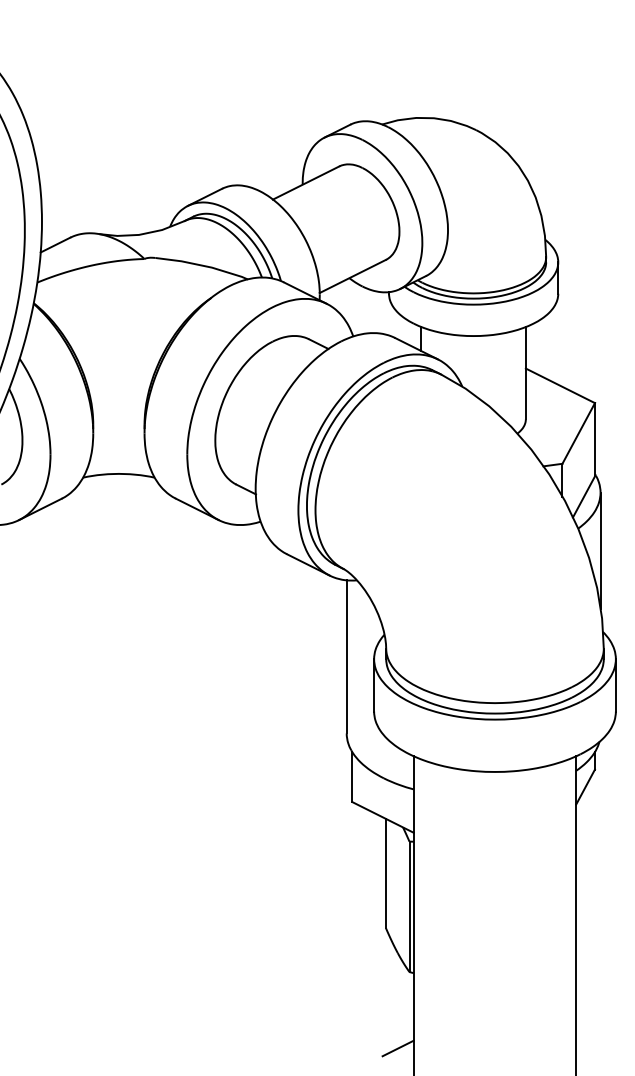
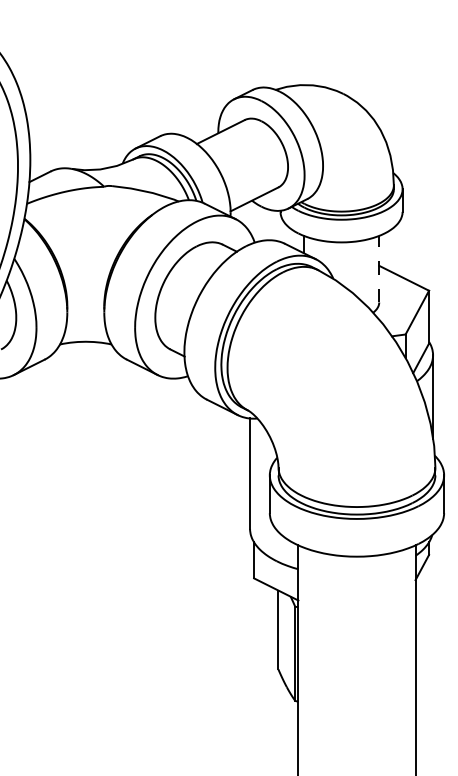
line: (525, 372) -> (378, 268), solid -> dashed
line: (397, 1048) -> (286, 756), removed

